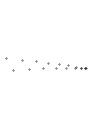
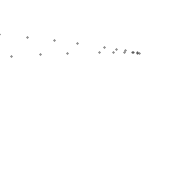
part: (71, 66) -> (119, 50), size x0.7

